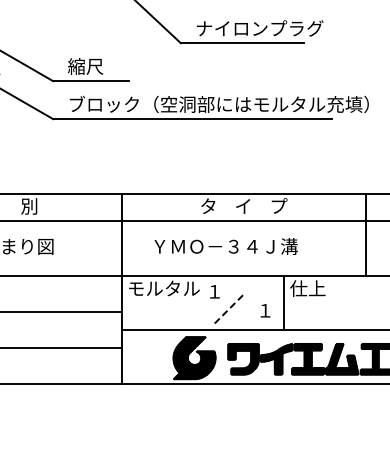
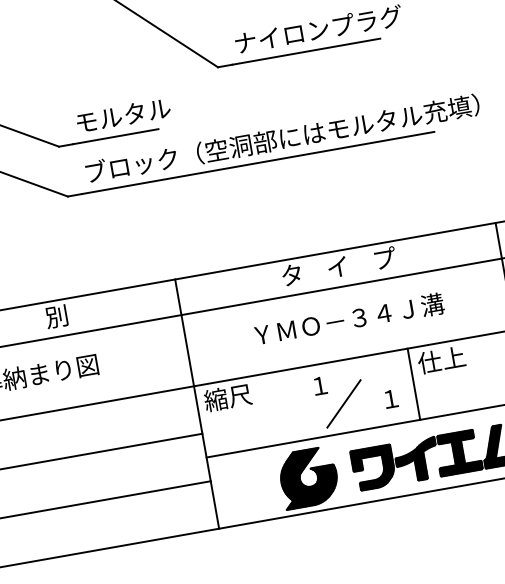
text: (104, 66) -> (123, 115), 縮尺 -> モルタル
text: (225, 246) -> (348, 319), moved
text: (163, 288) -> (251, 393), モルタル -> 縮尺
line: (230, 308) -> (344, 404), dashed -> solid

